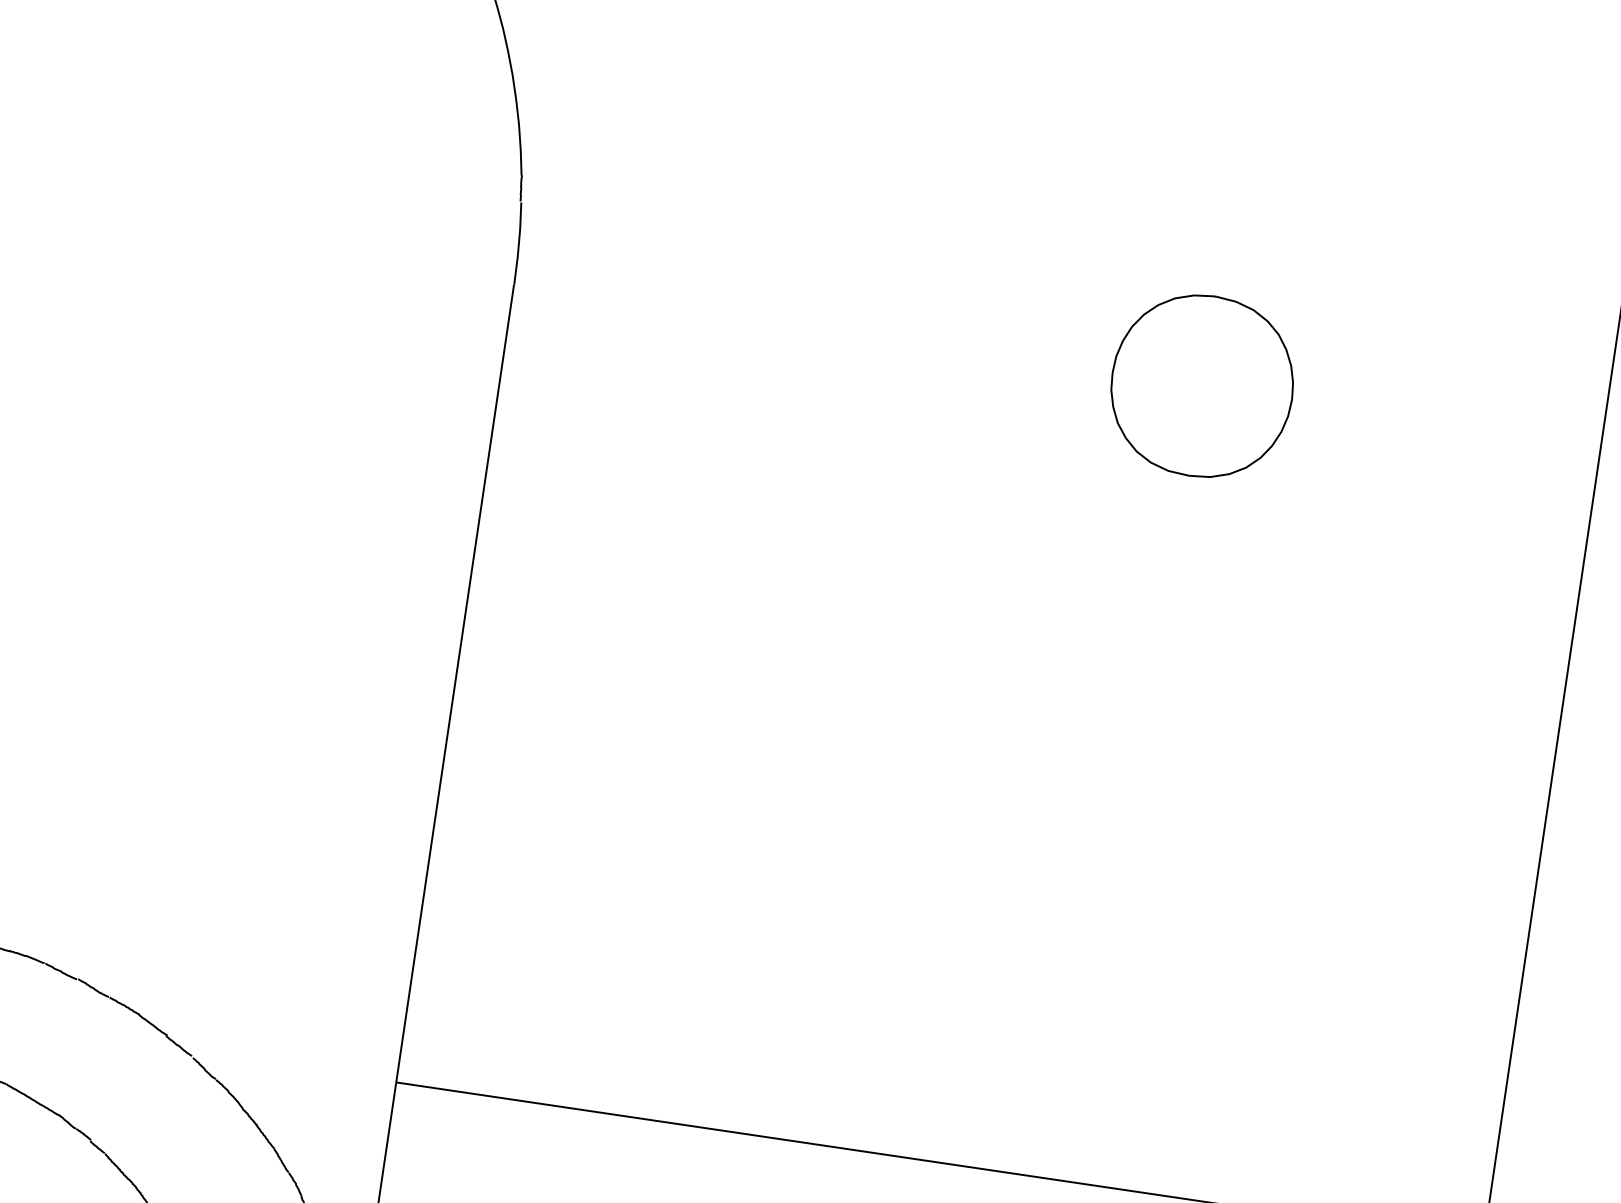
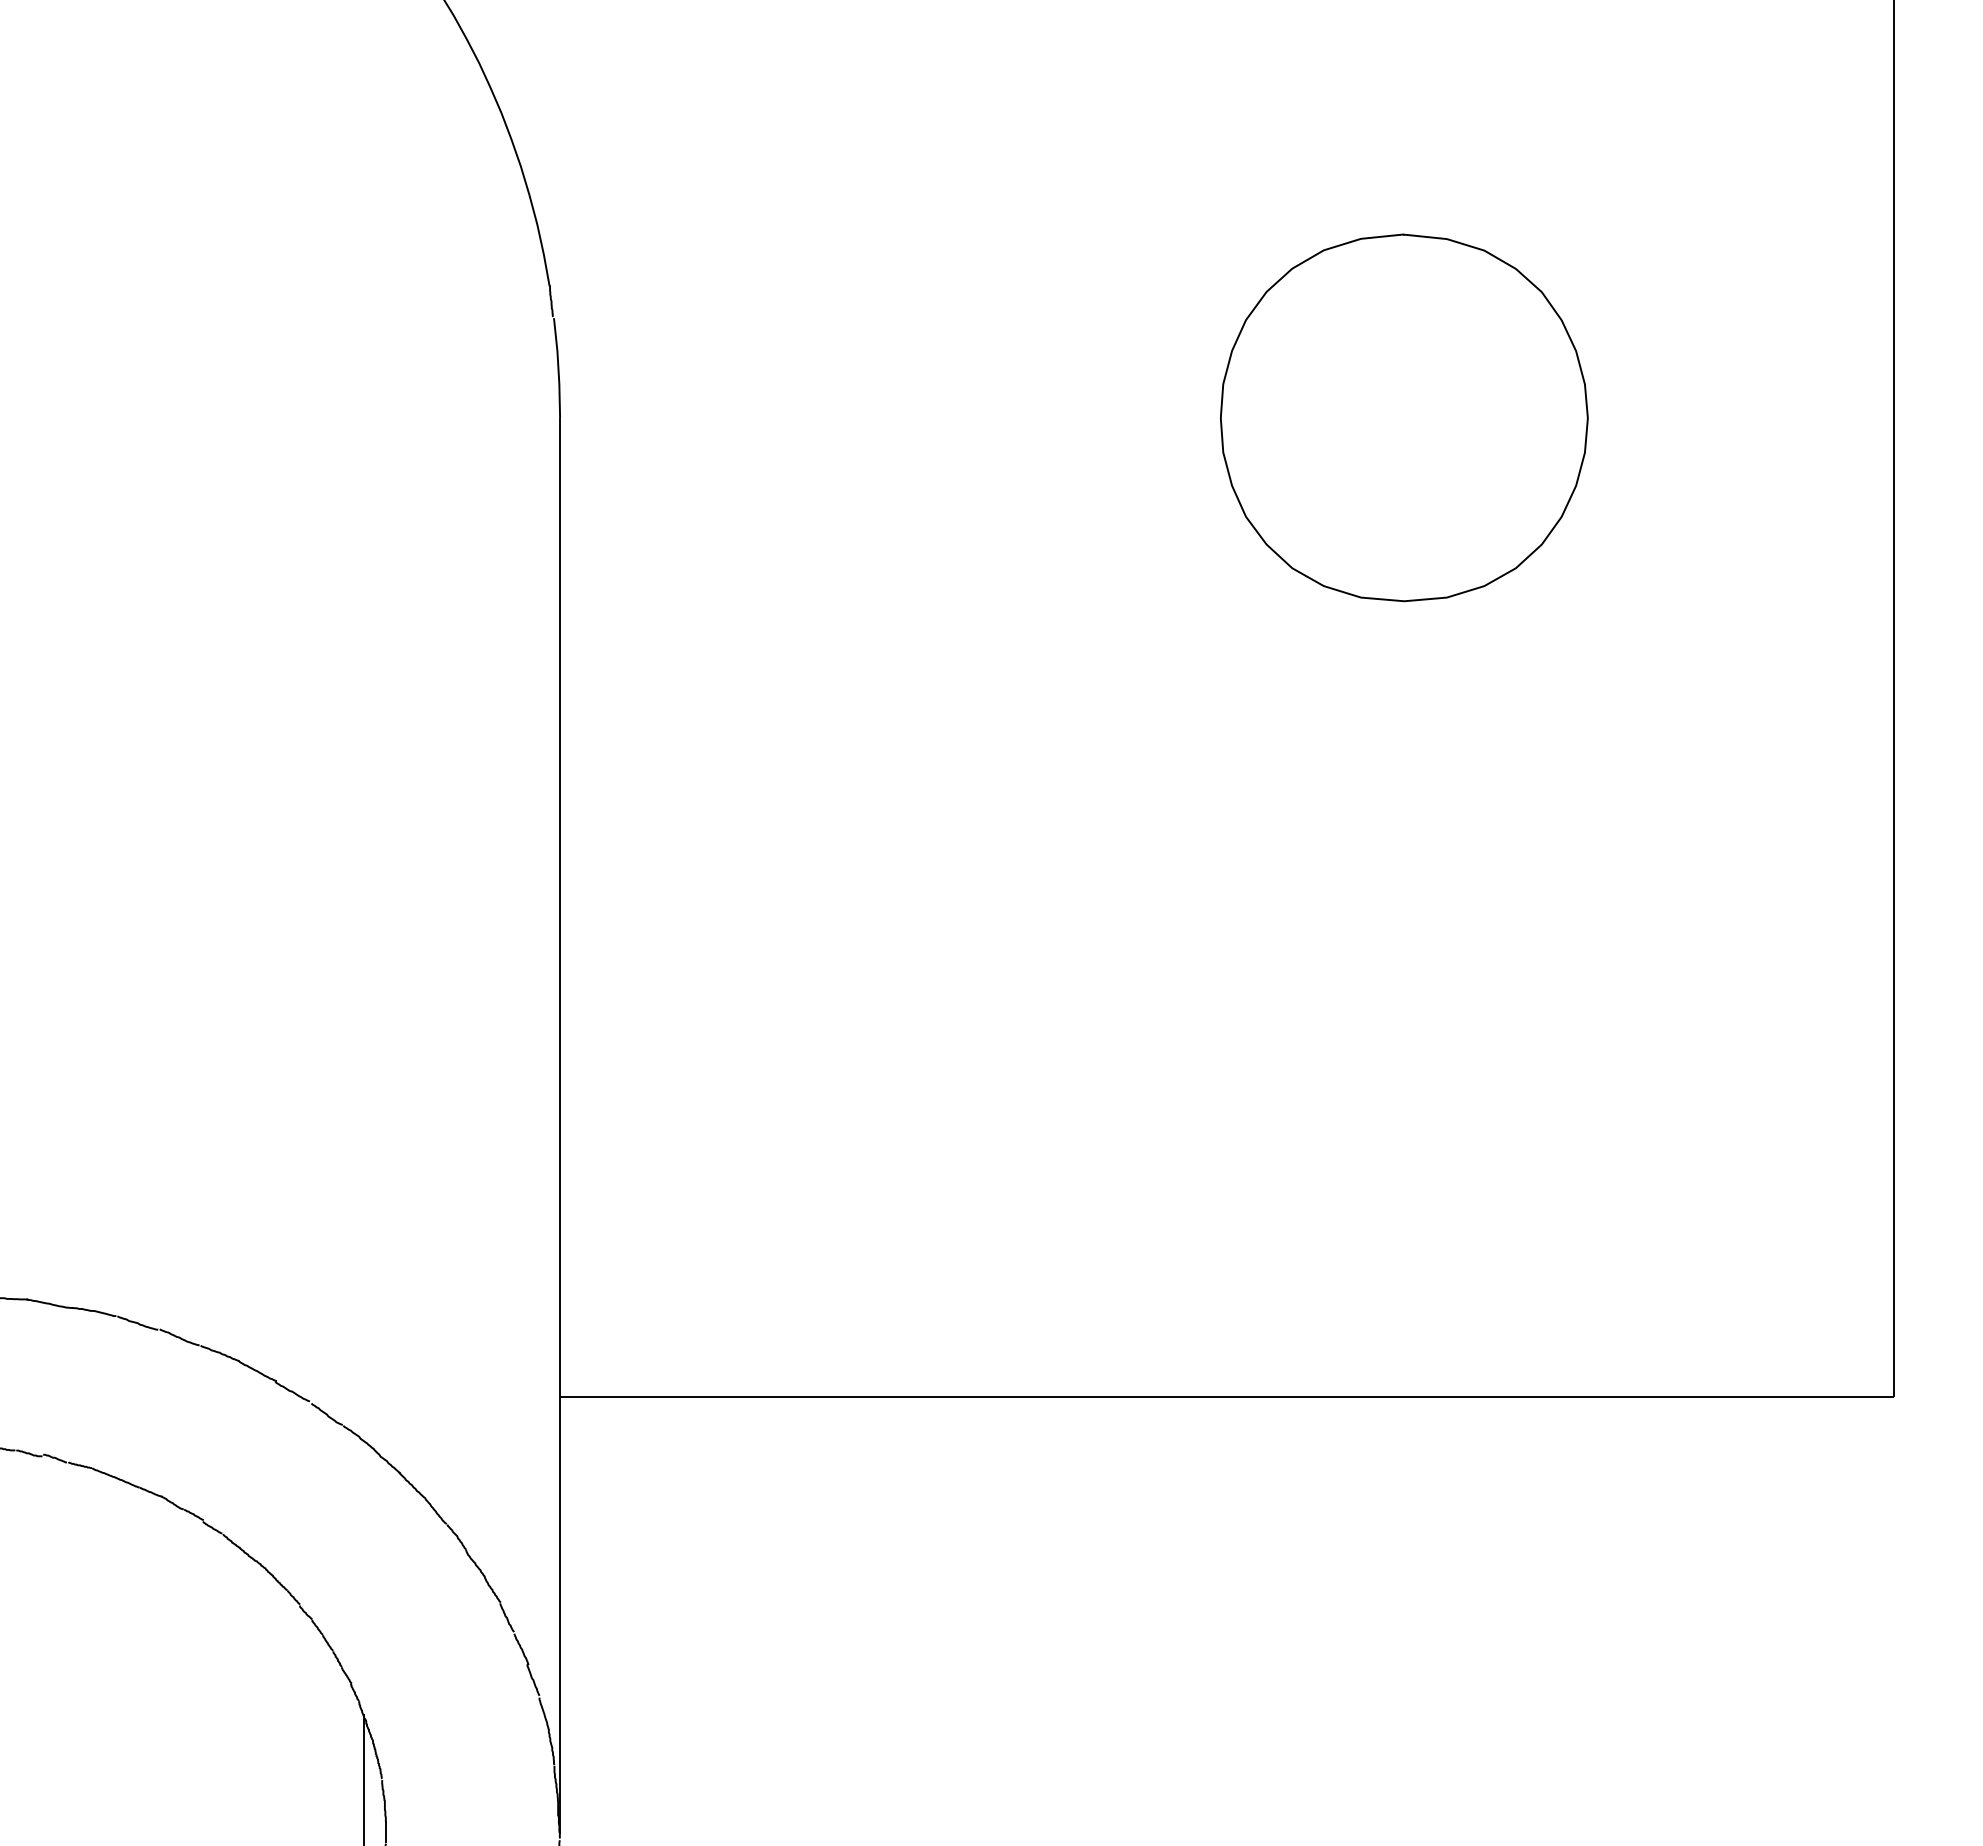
part: (1202, 385) -> (1404, 417), size x1.67

